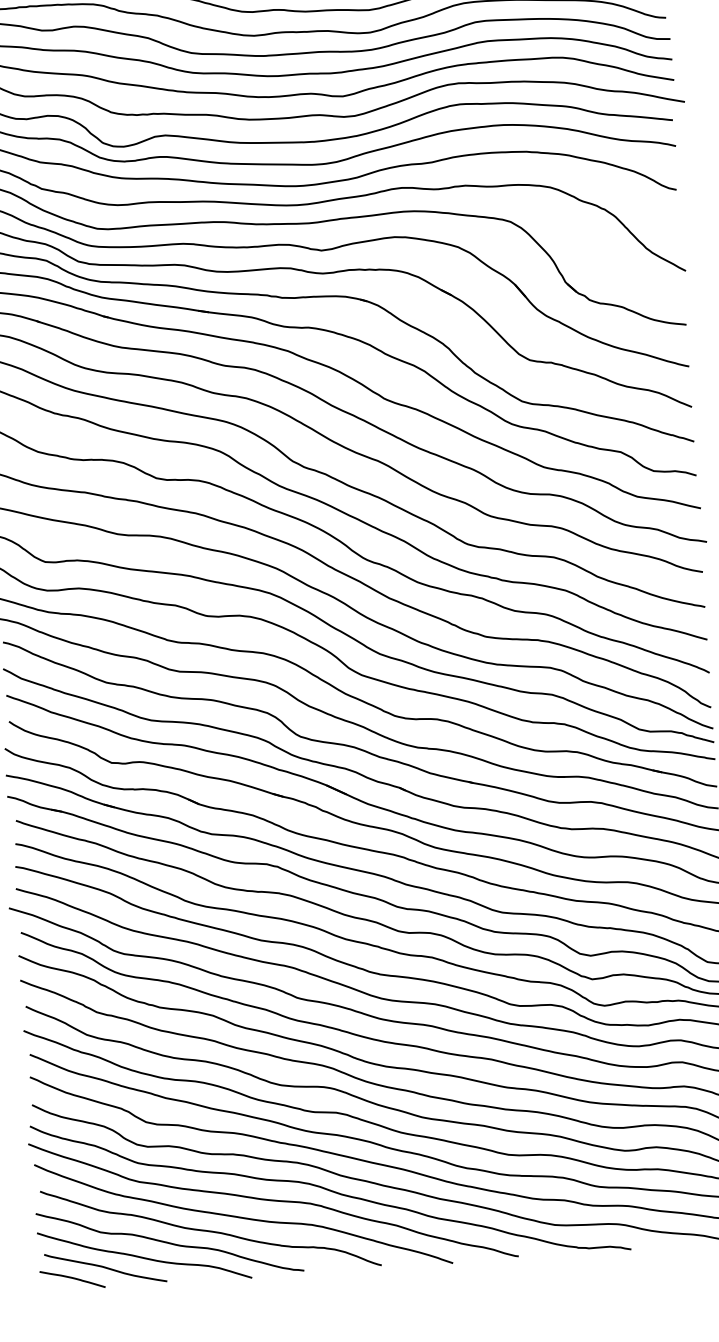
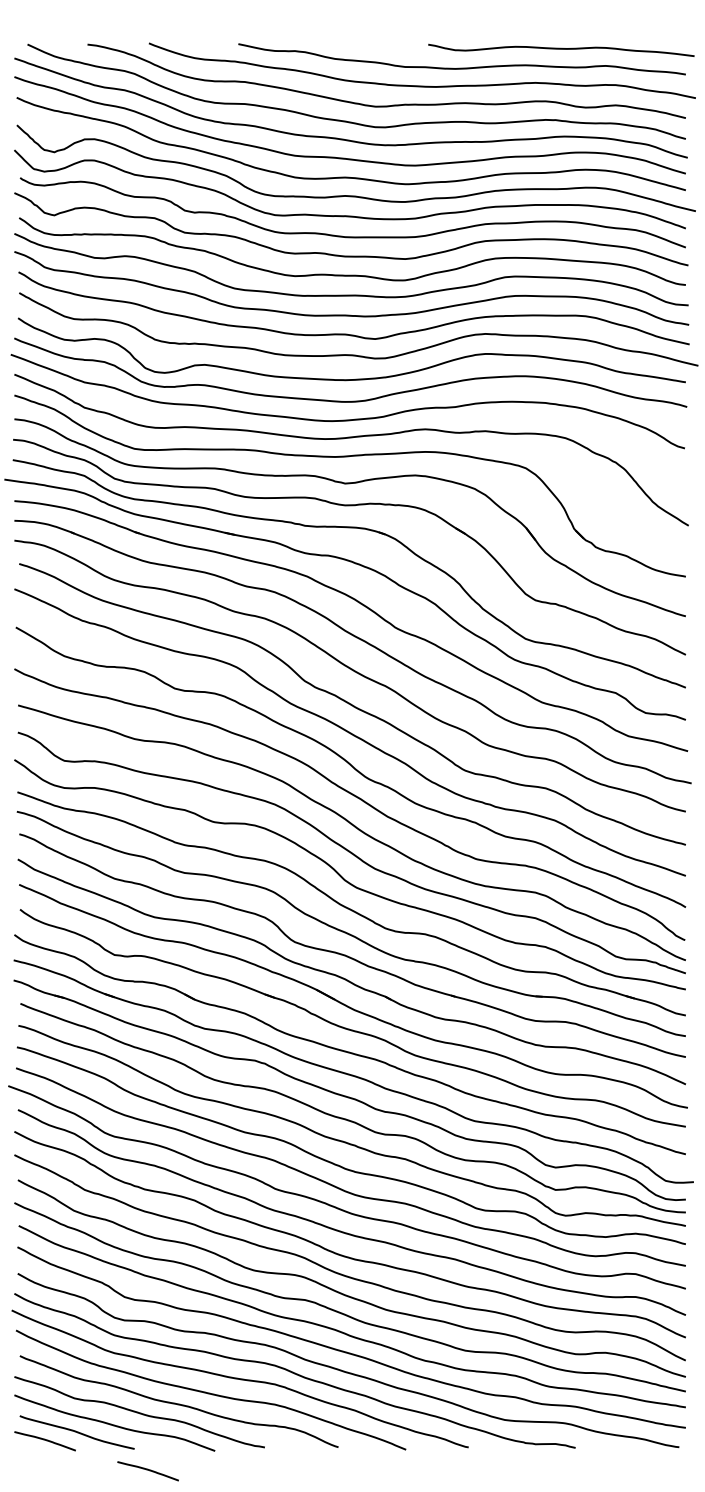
curve: (182, 1303) -> (147, 1470), added

